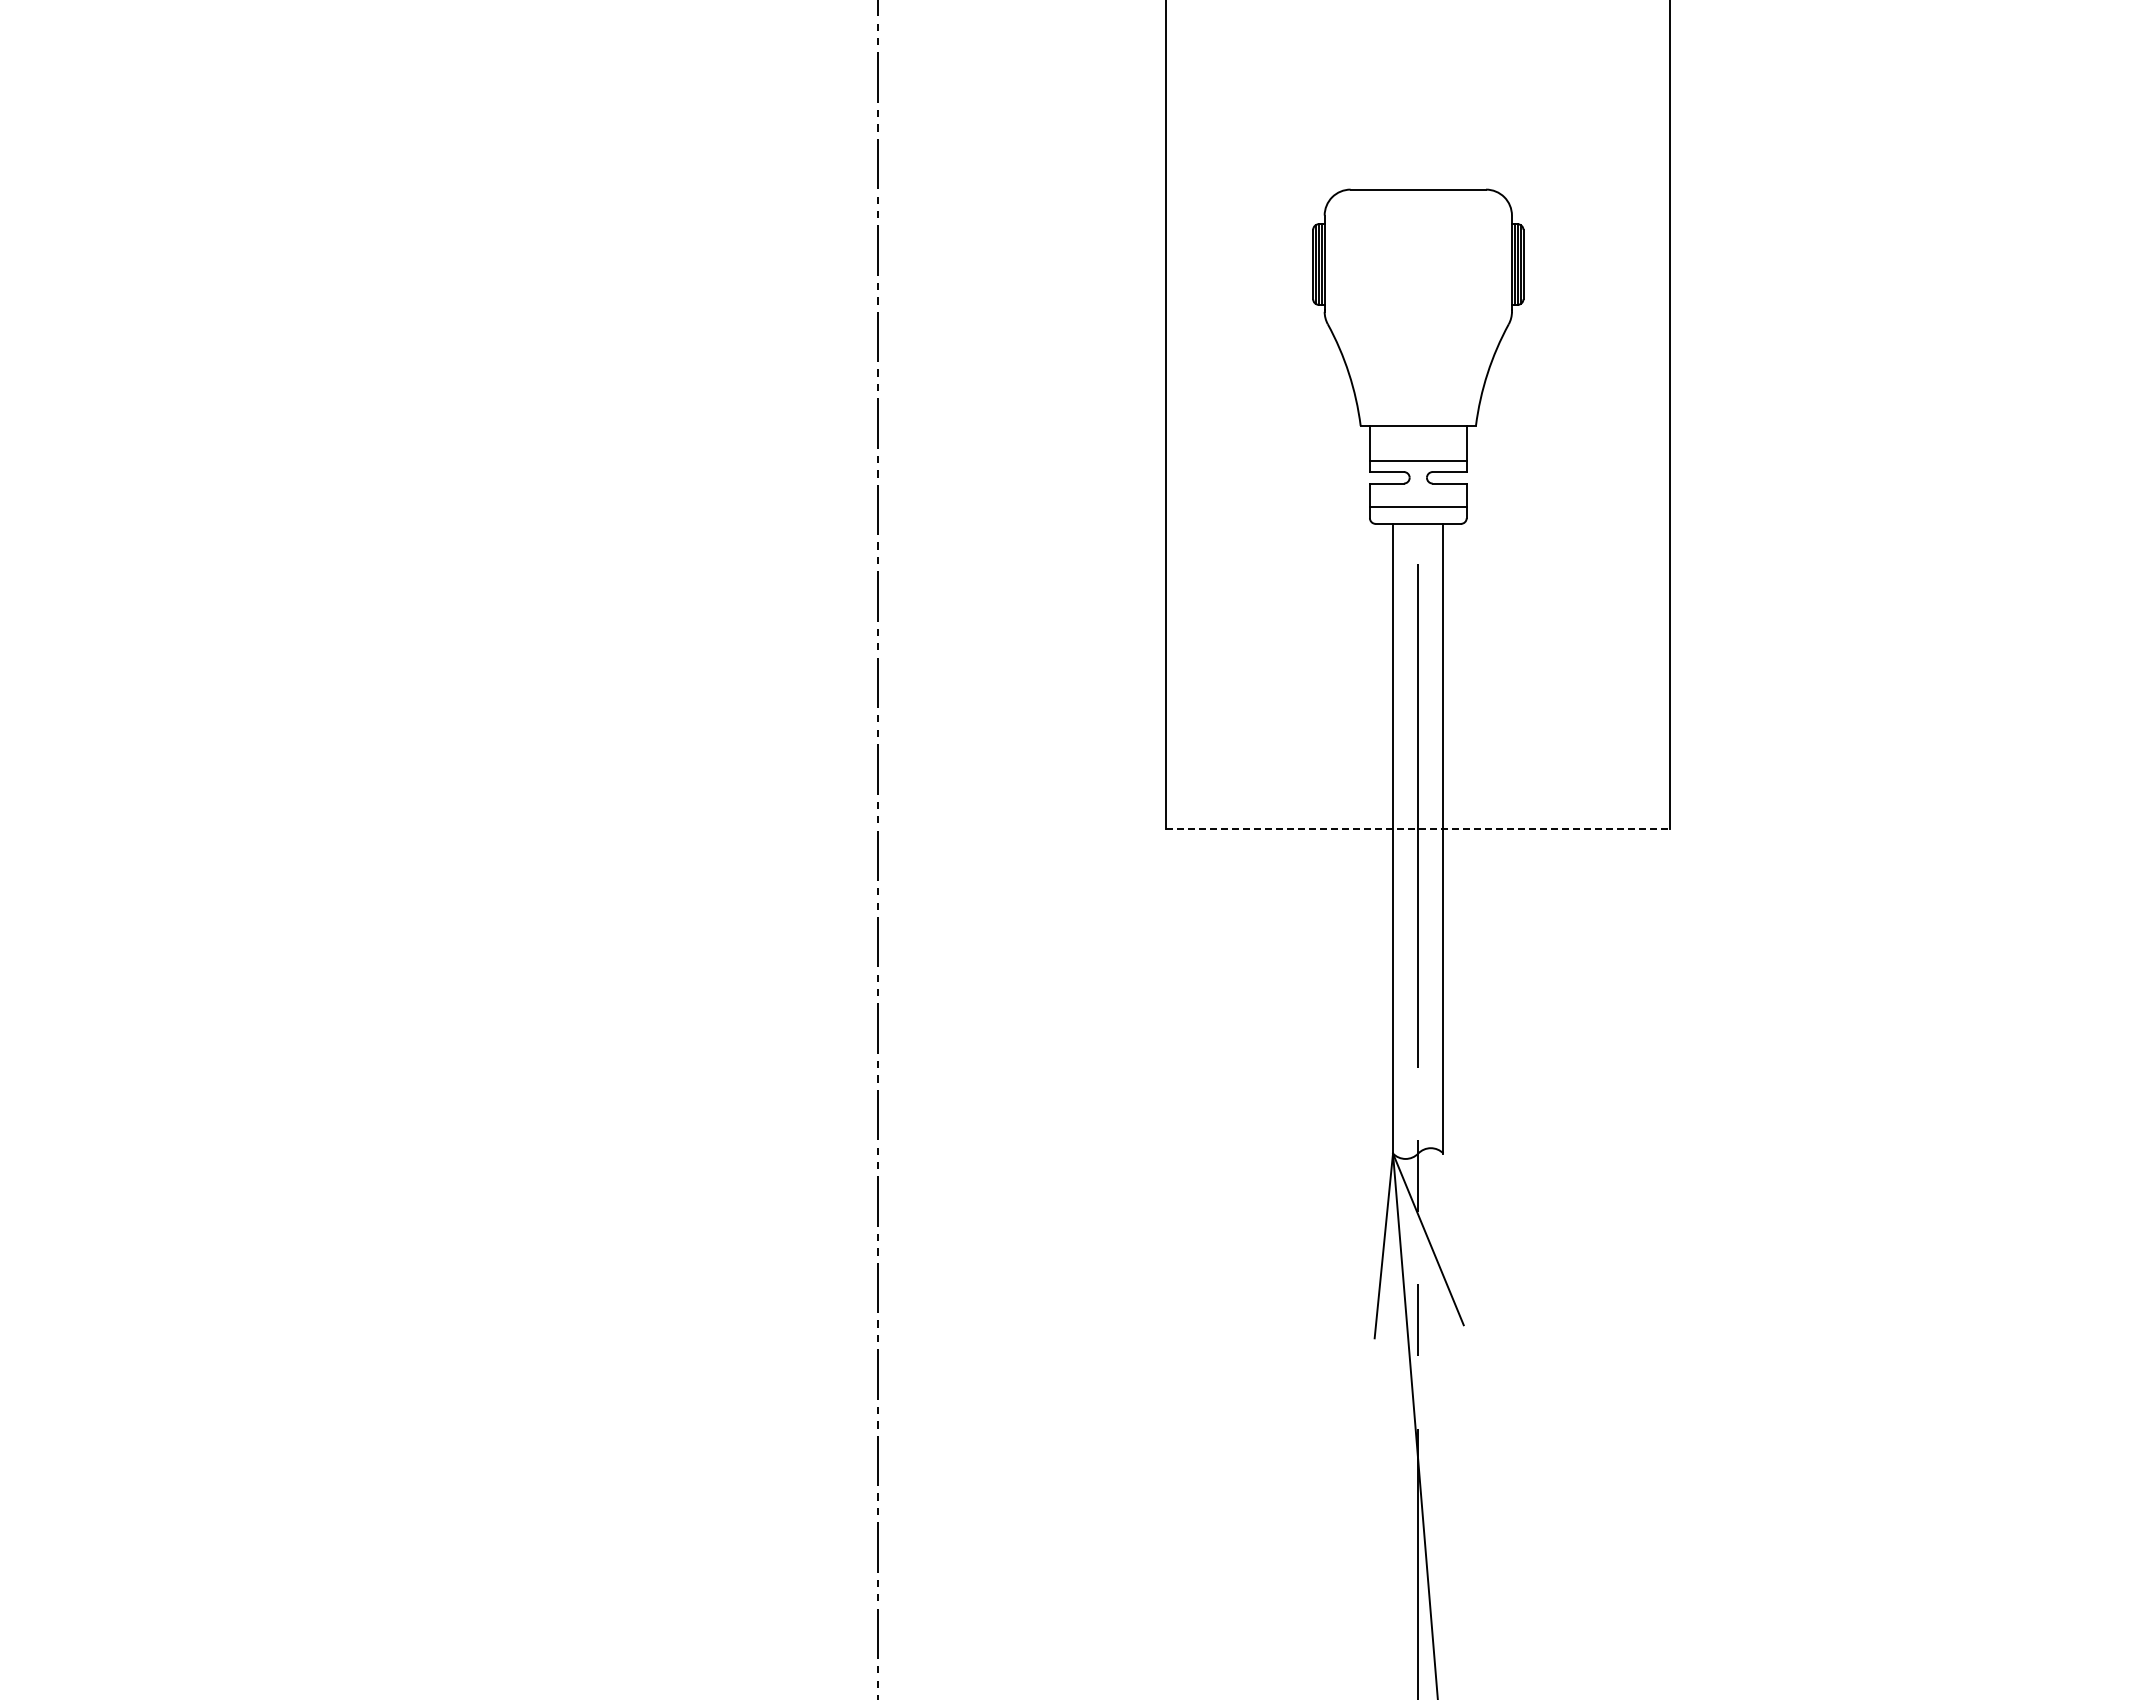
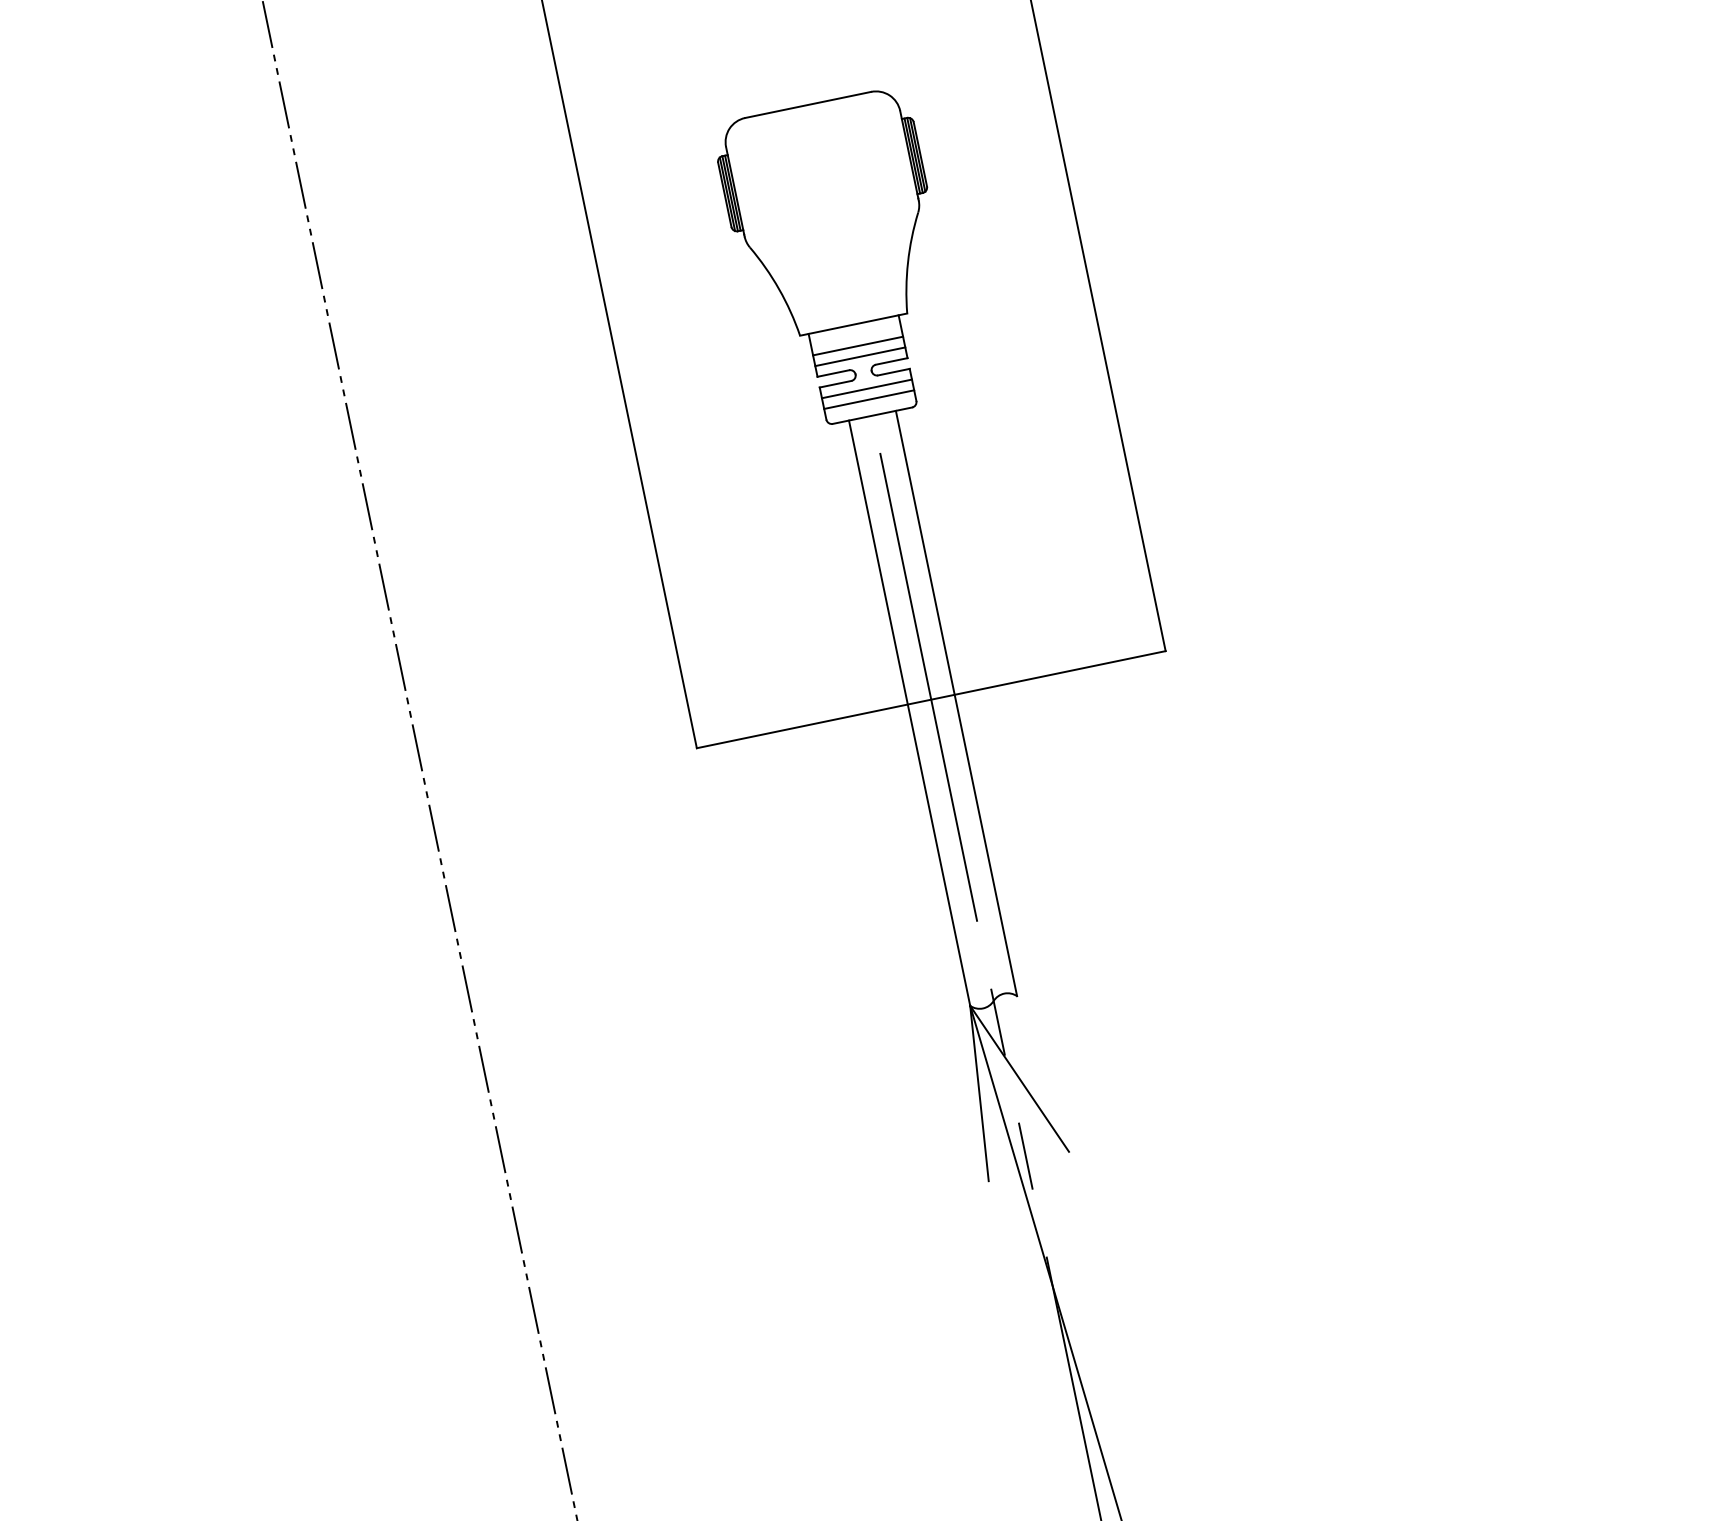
line: (1417, 448) -> (857, 345), added
line: (1417, 495) -> (866, 389), added
line: (1418, 829) -> (931, 699), dashed -> solid

